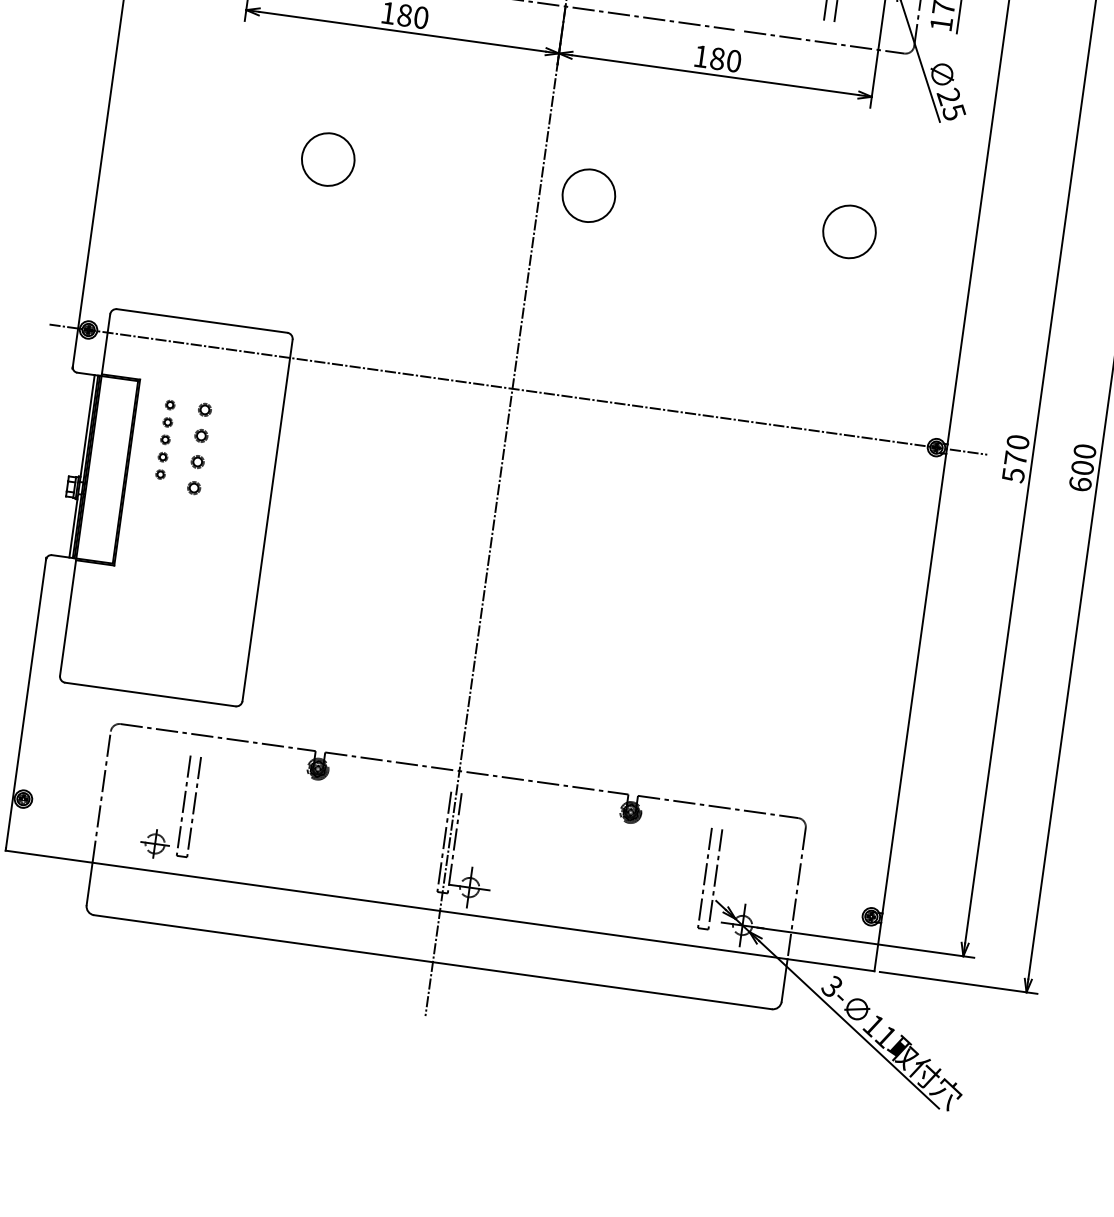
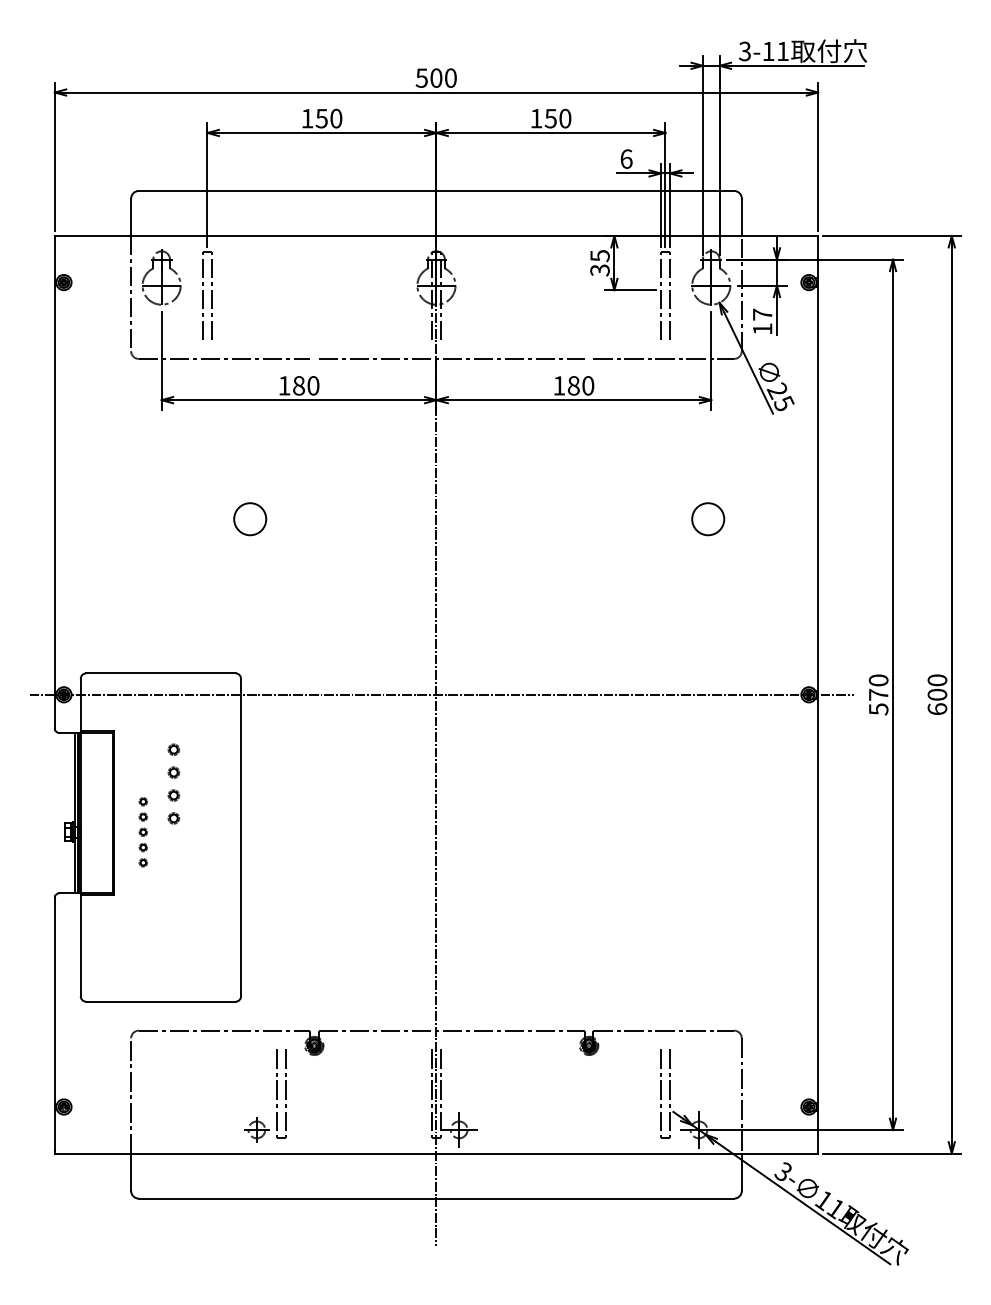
circle: (328, 159) -> (250, 519), size x0.7
circle: (588, 194) -> (478, 518), removed
circle: (849, 232) -> (708, 519), size x0.7
part: (164, 439) -> (142, 832), moved
part: (182, 807) -> (276, 1095), moved

